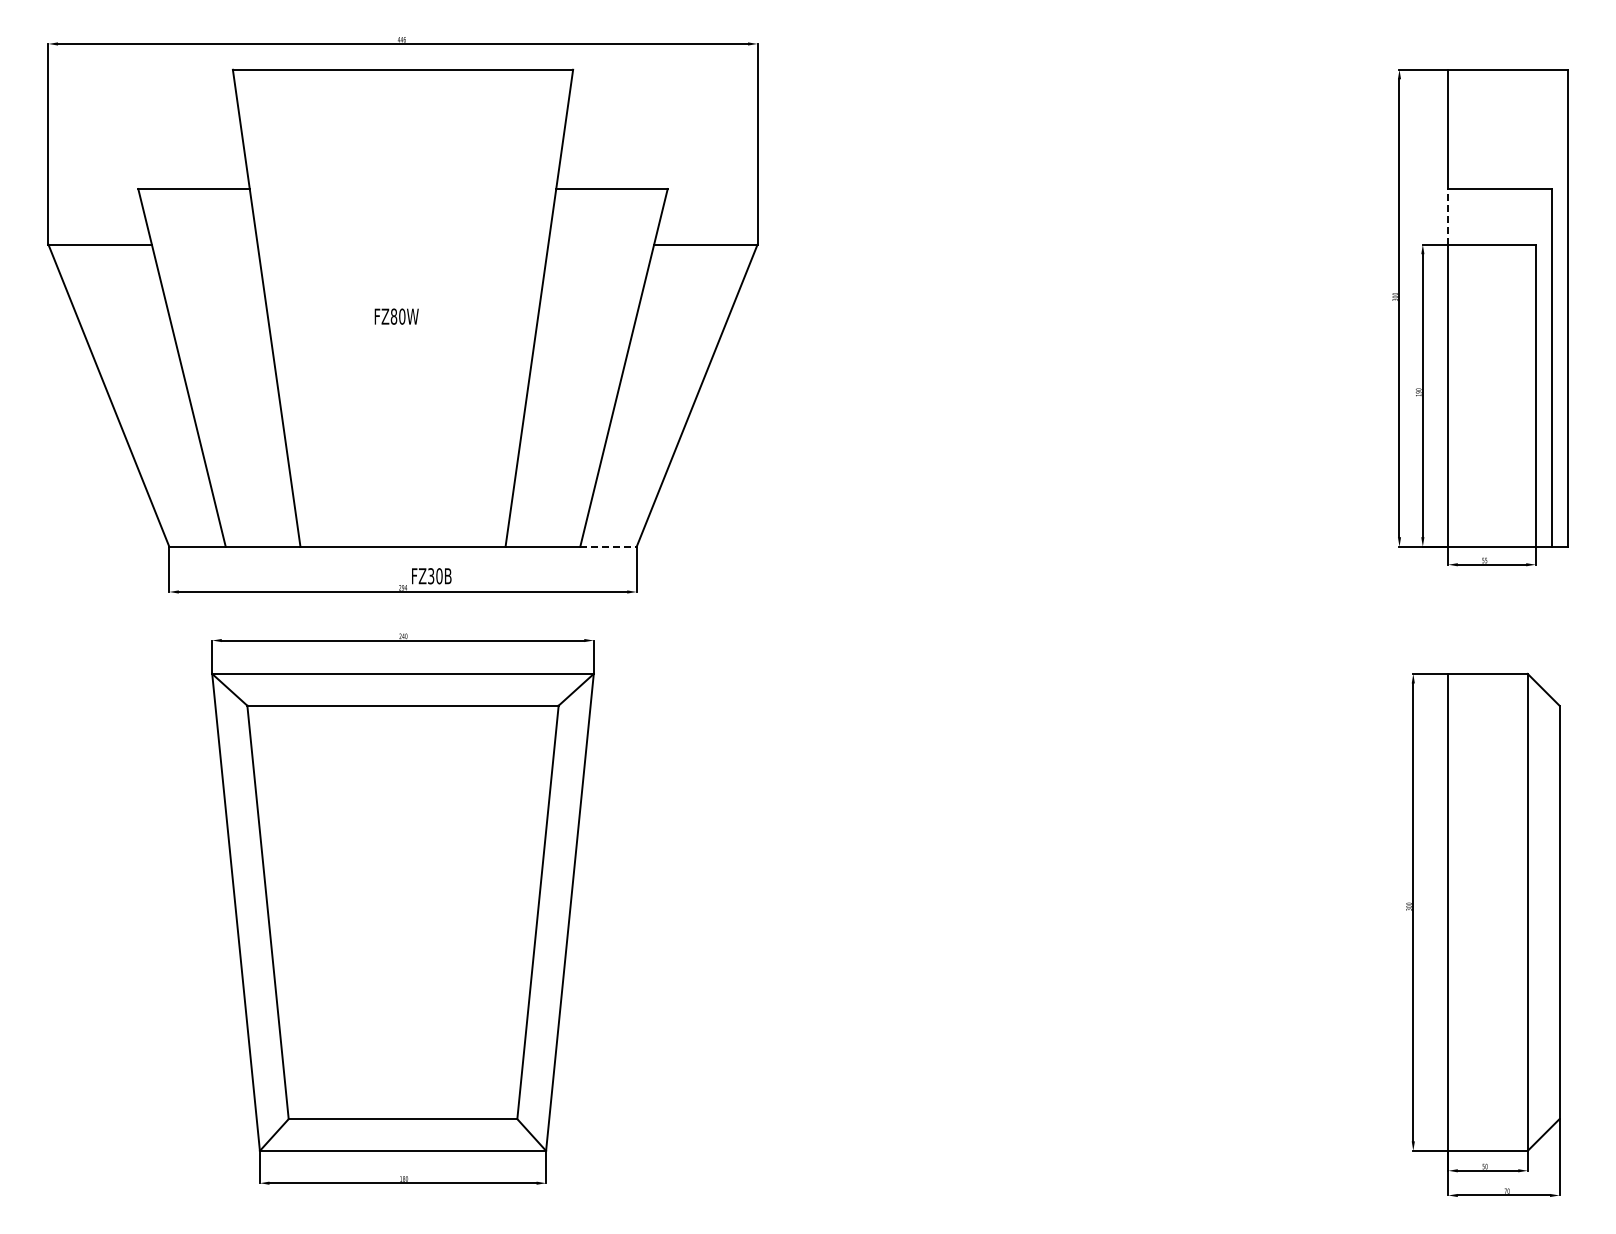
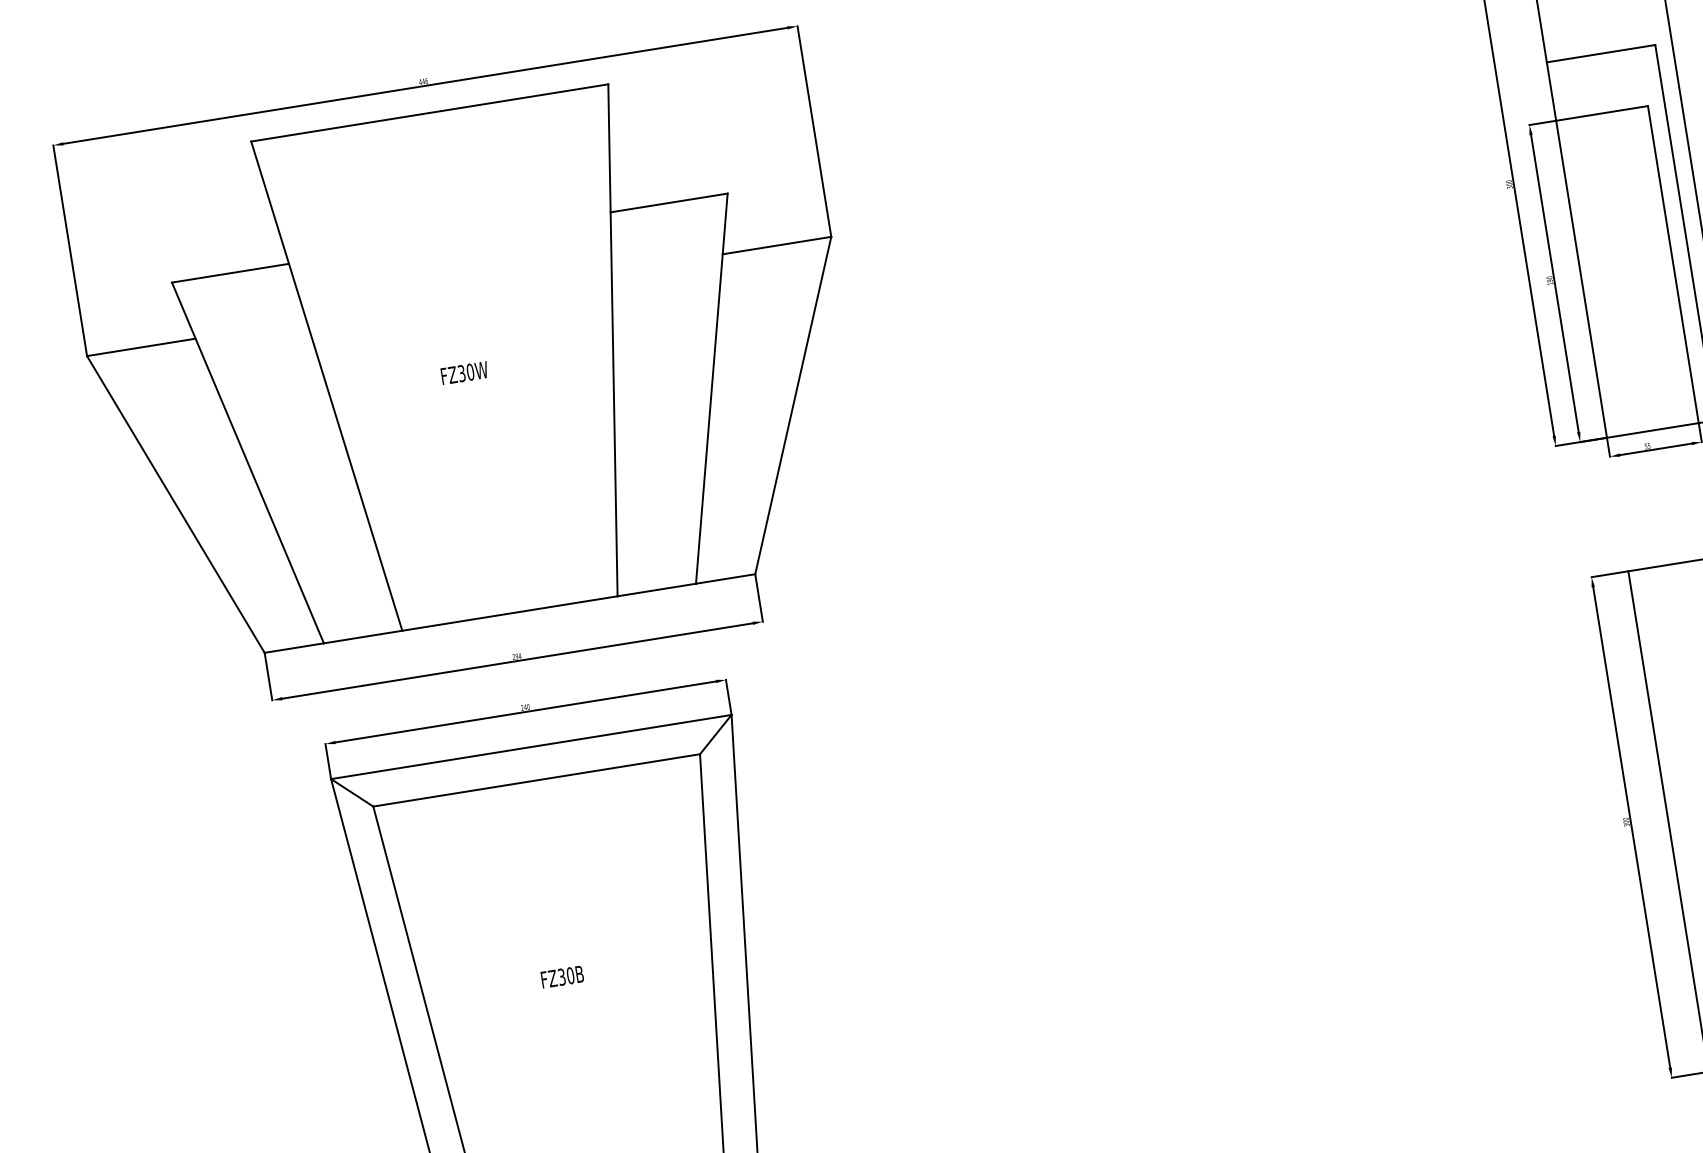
line: (1448, 216) -> (1551, 91), dashed -> solid
text: (393, 316) -> (461, 373), FZ80W -> FZ30W
line: (609, 546) -> (726, 578), dashed -> solid
text: (431, 576) -> (562, 977), moved

